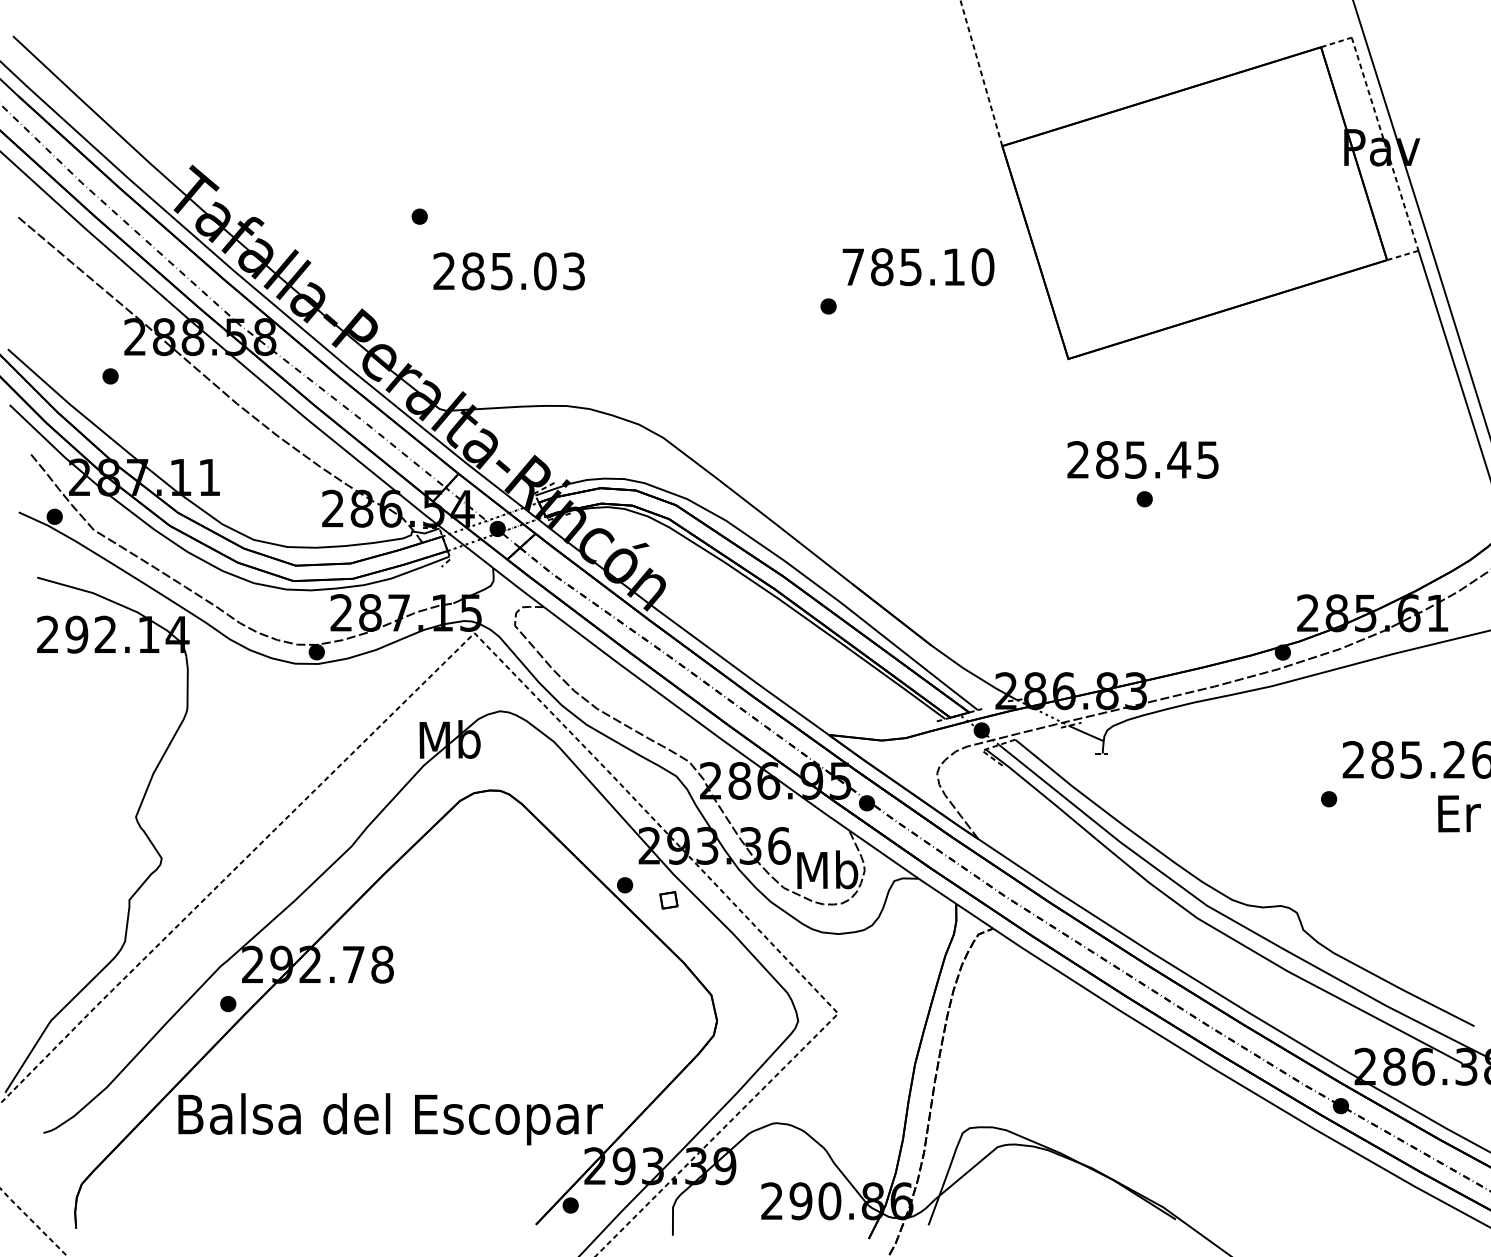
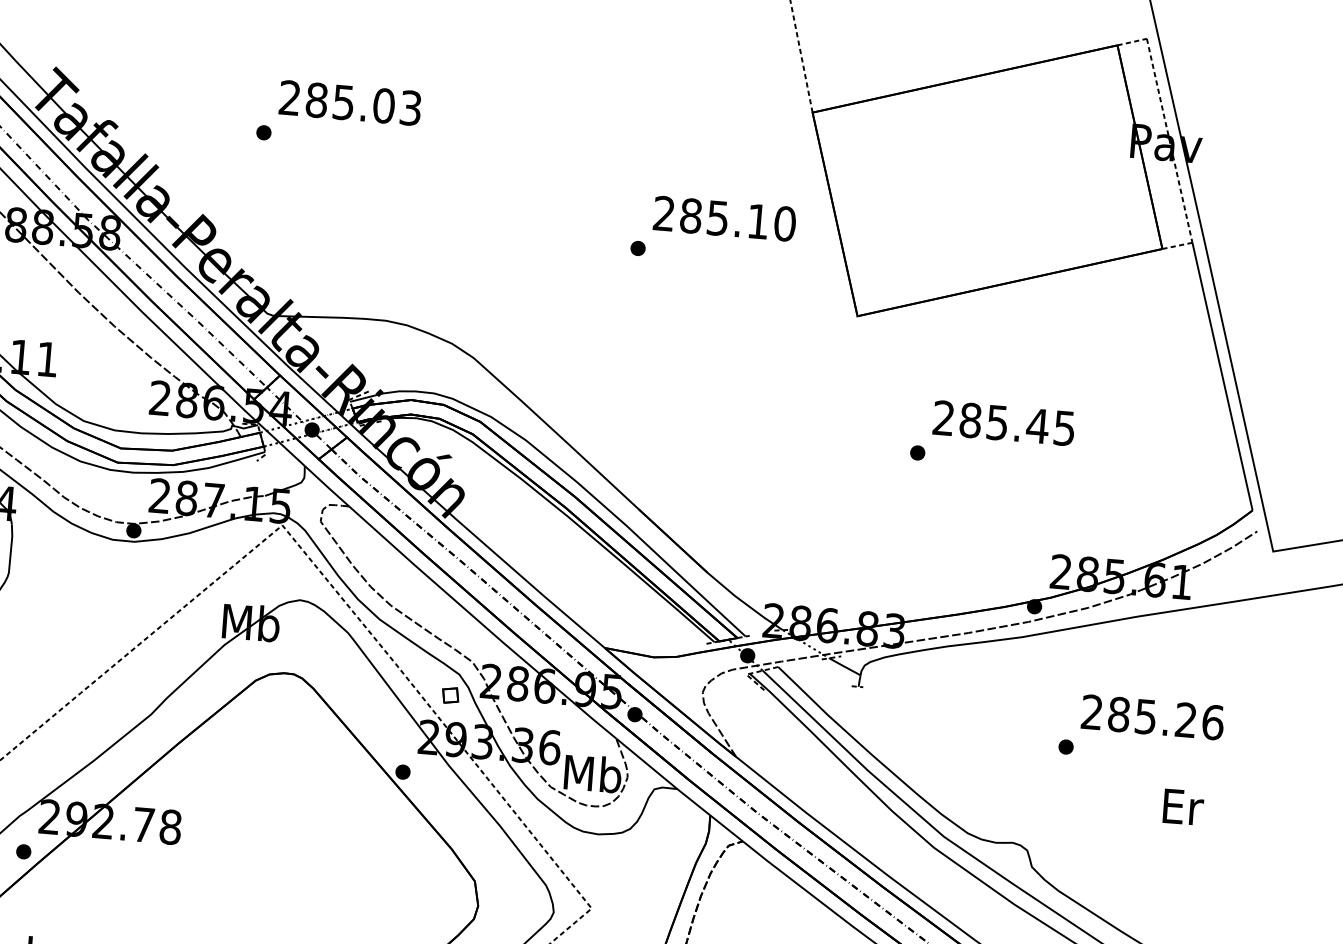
text: (852, 266) -> (663, 213), 785.10 -> 285.10
text: (508, 271) -> (349, 103), moved
text: (1142, 459) -> (1003, 422), moved
text: (1459, 813) -> (1183, 806), moved
part: (668, 900) -> (450, 695), moved

